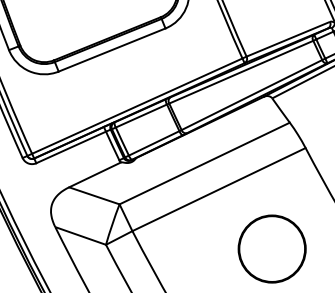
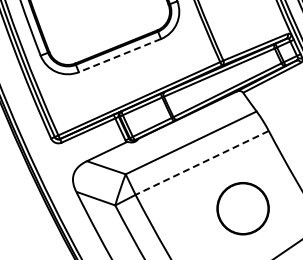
line: (111, 49) -> (119, 55), solid -> dashed
line: (219, 189) -> (202, 162), solid -> dashed

